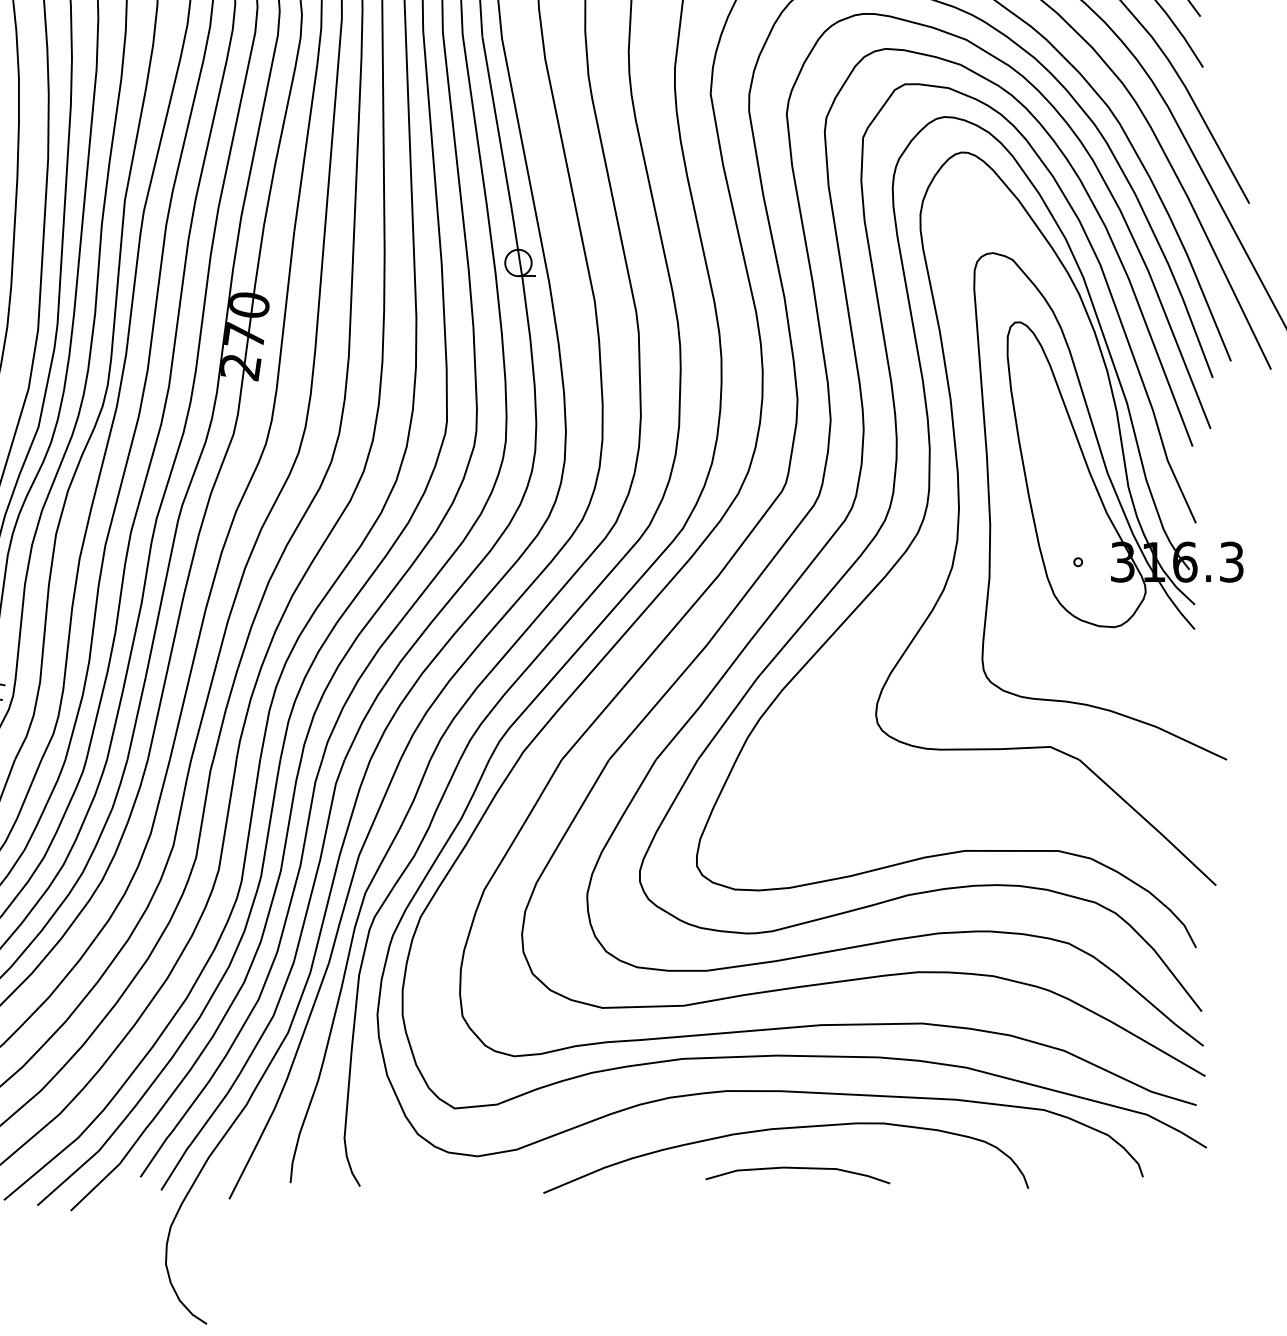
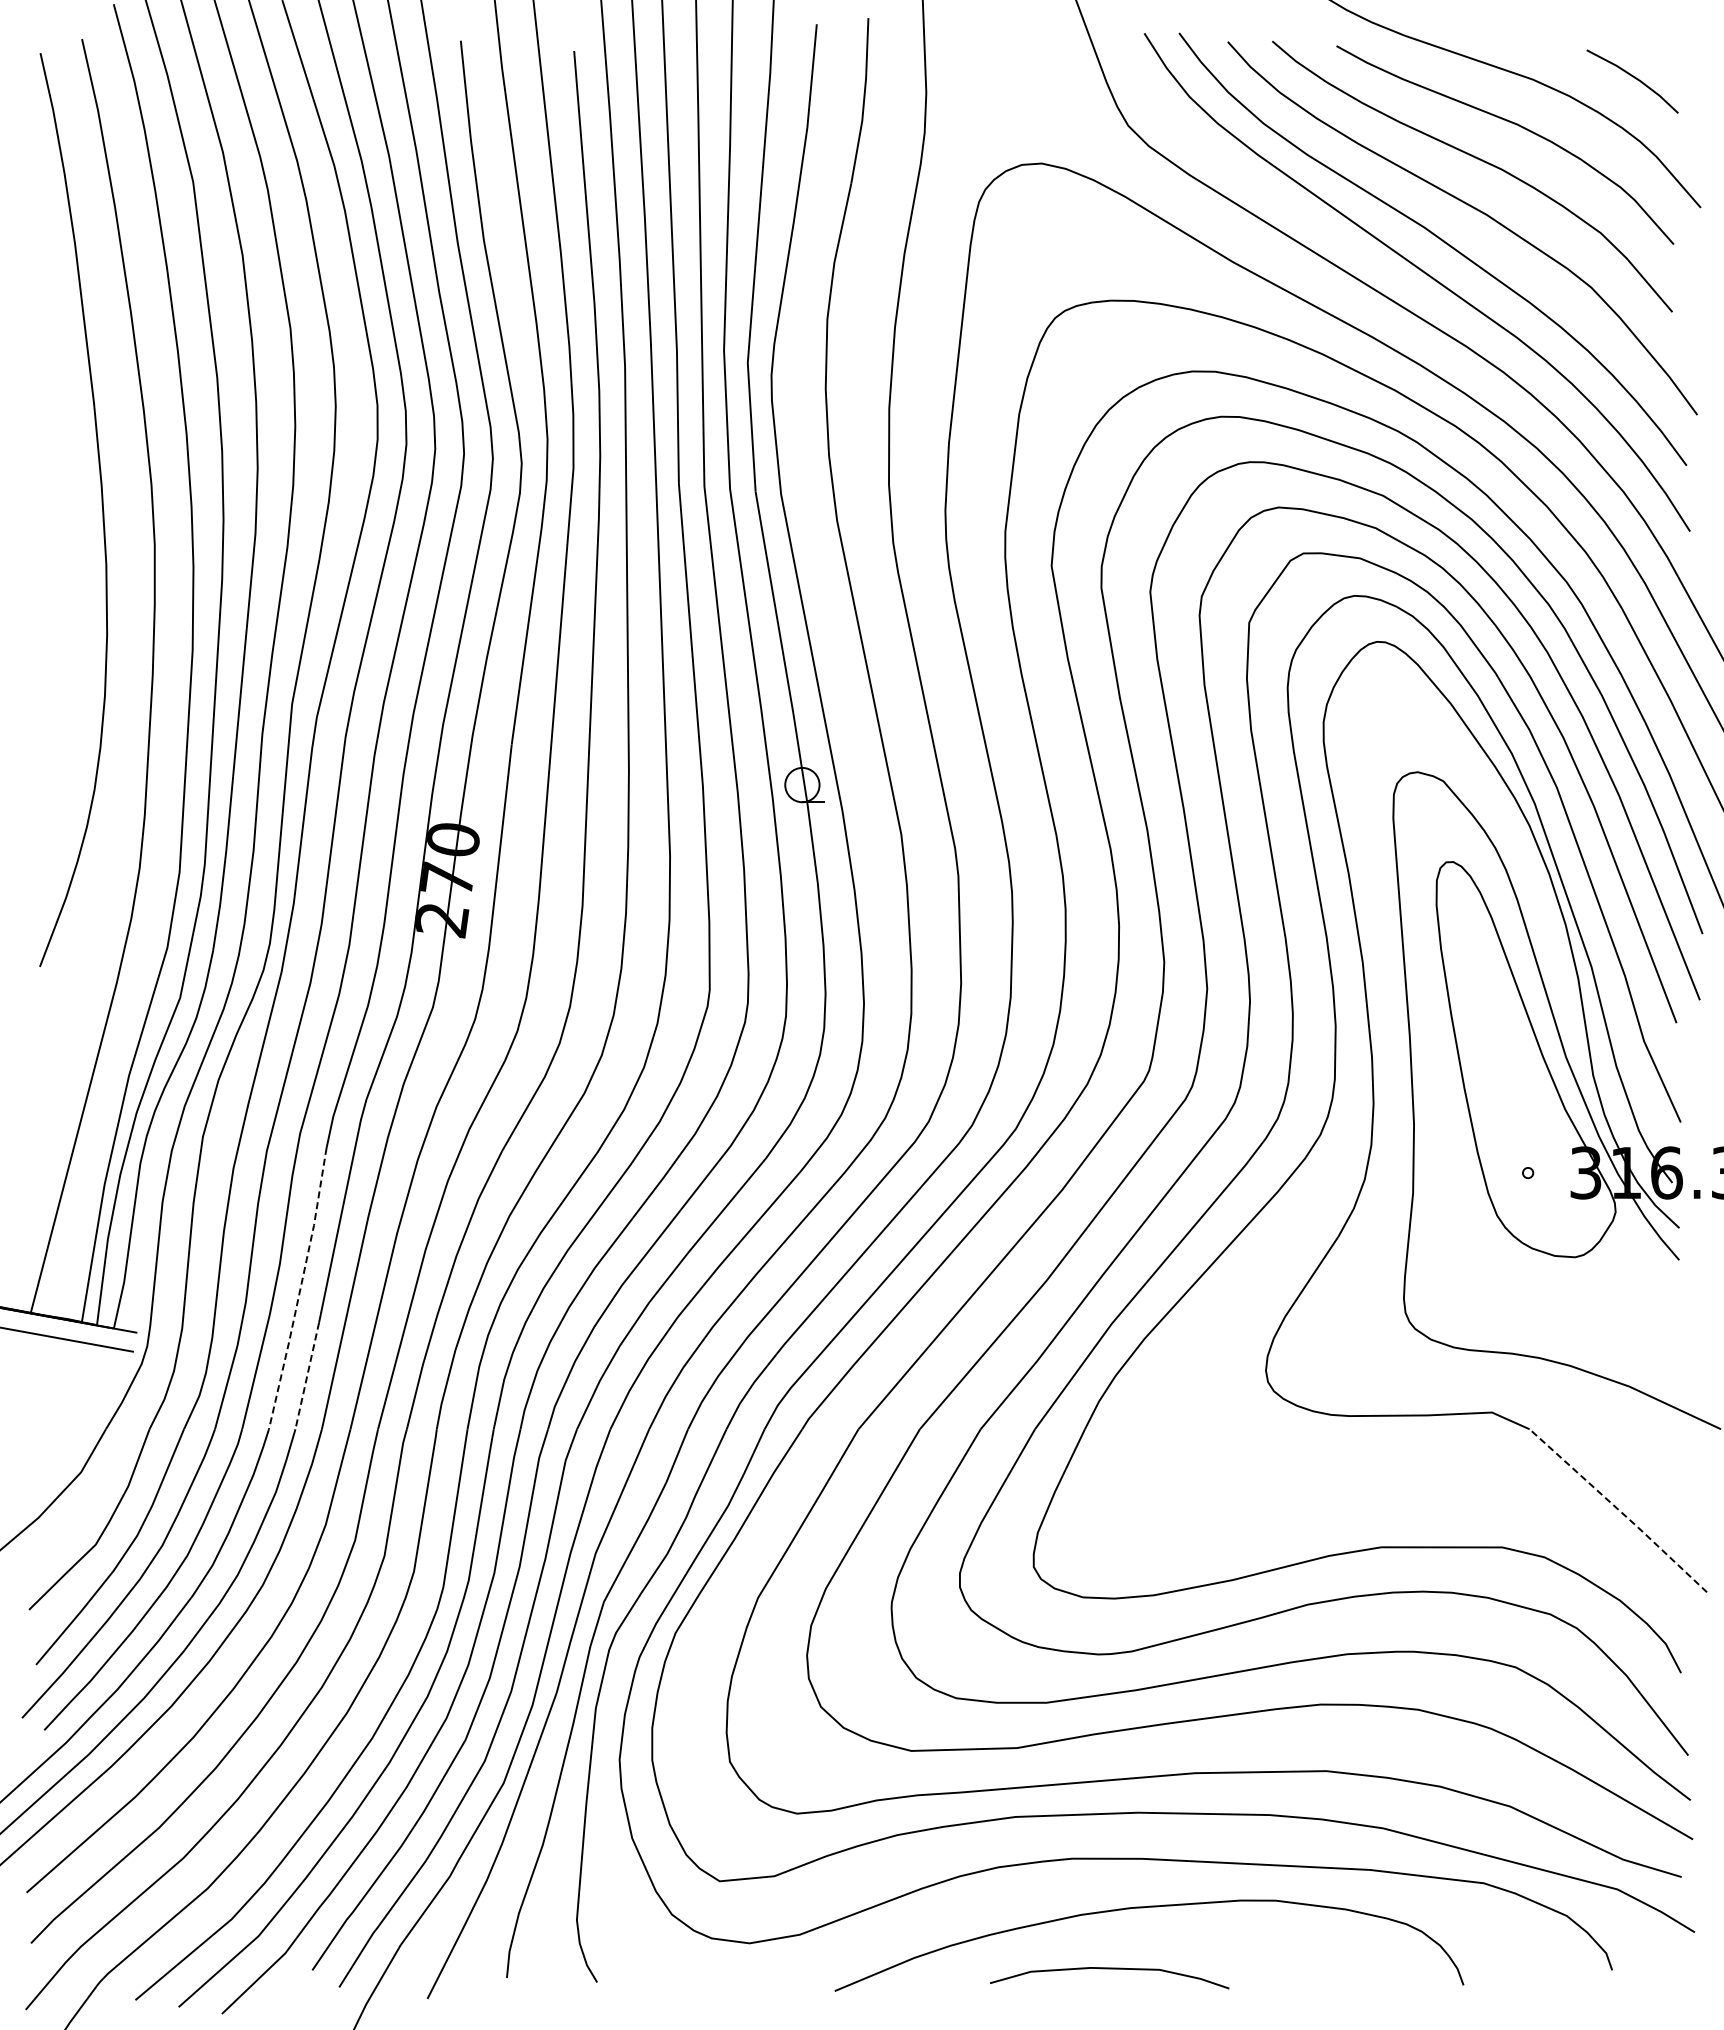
line: (131, 652) -> (300, 1289), solid -> dashed
line: (136, 719) -> (307, 1376), solid -> dashed
line: (1147, 822) -> (1618, 1510), solid -> dashed
curve: (797, 1168) -> (1109, 1969), moved

